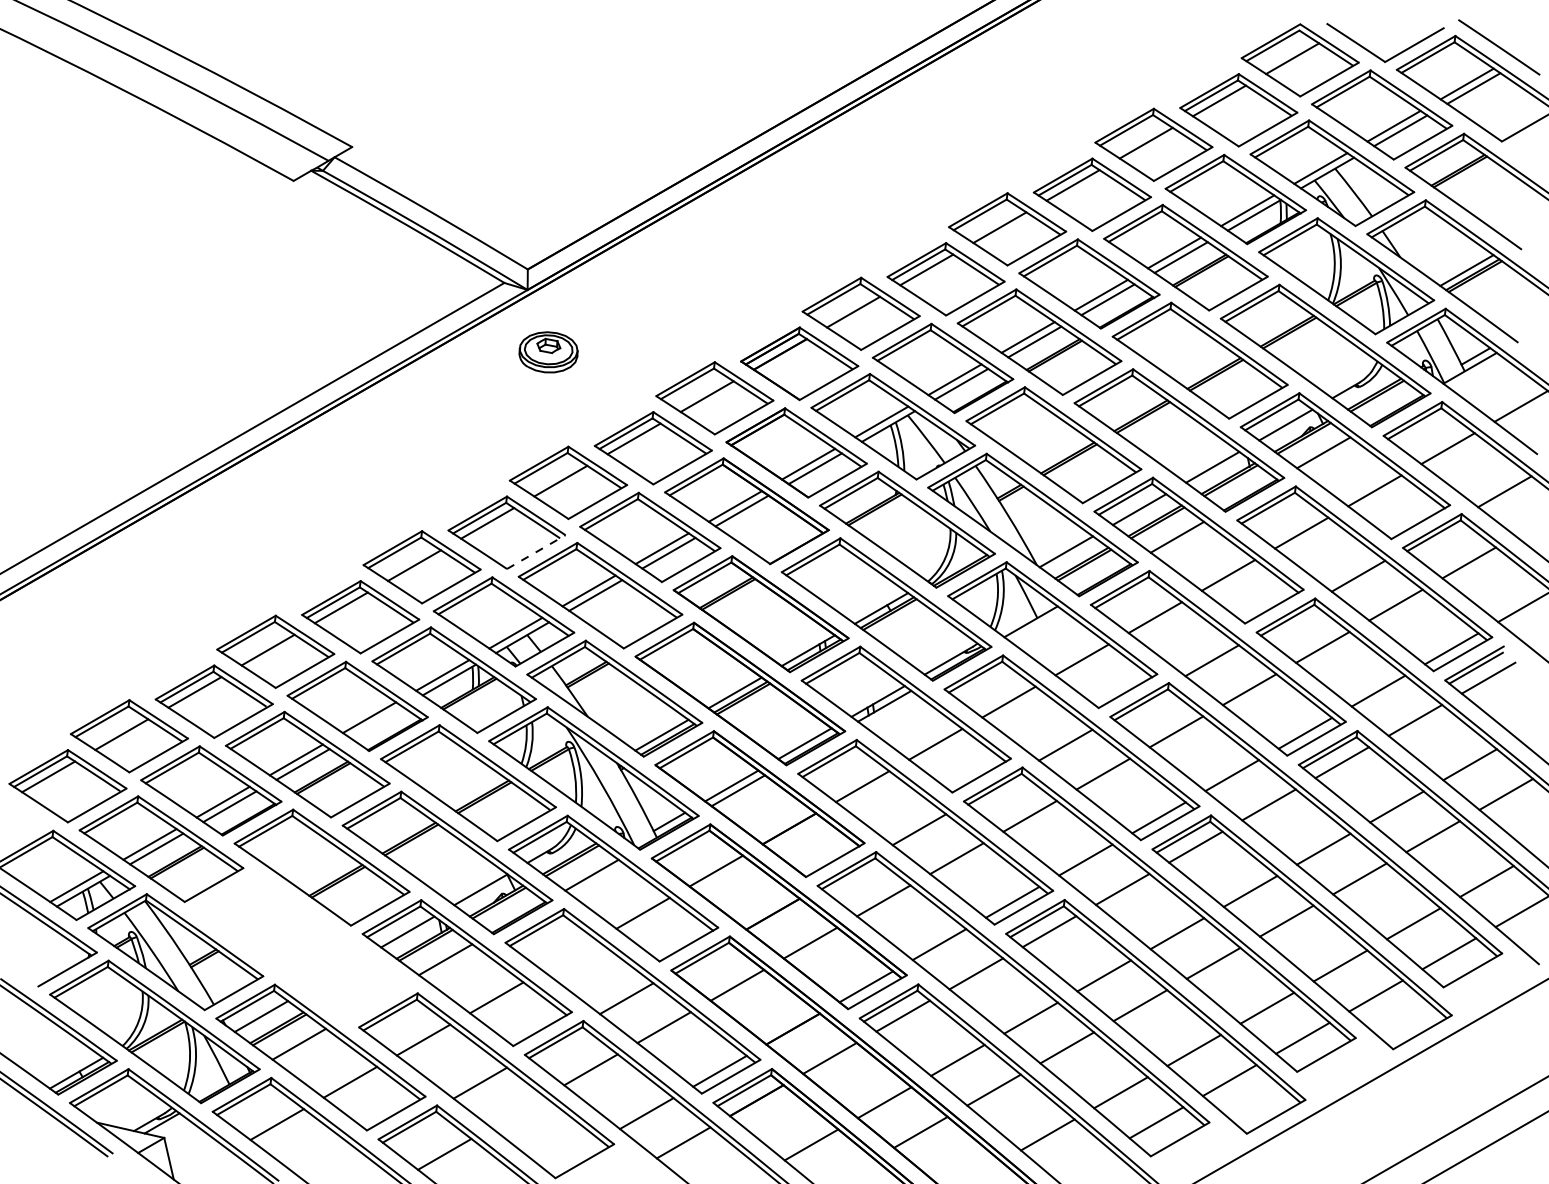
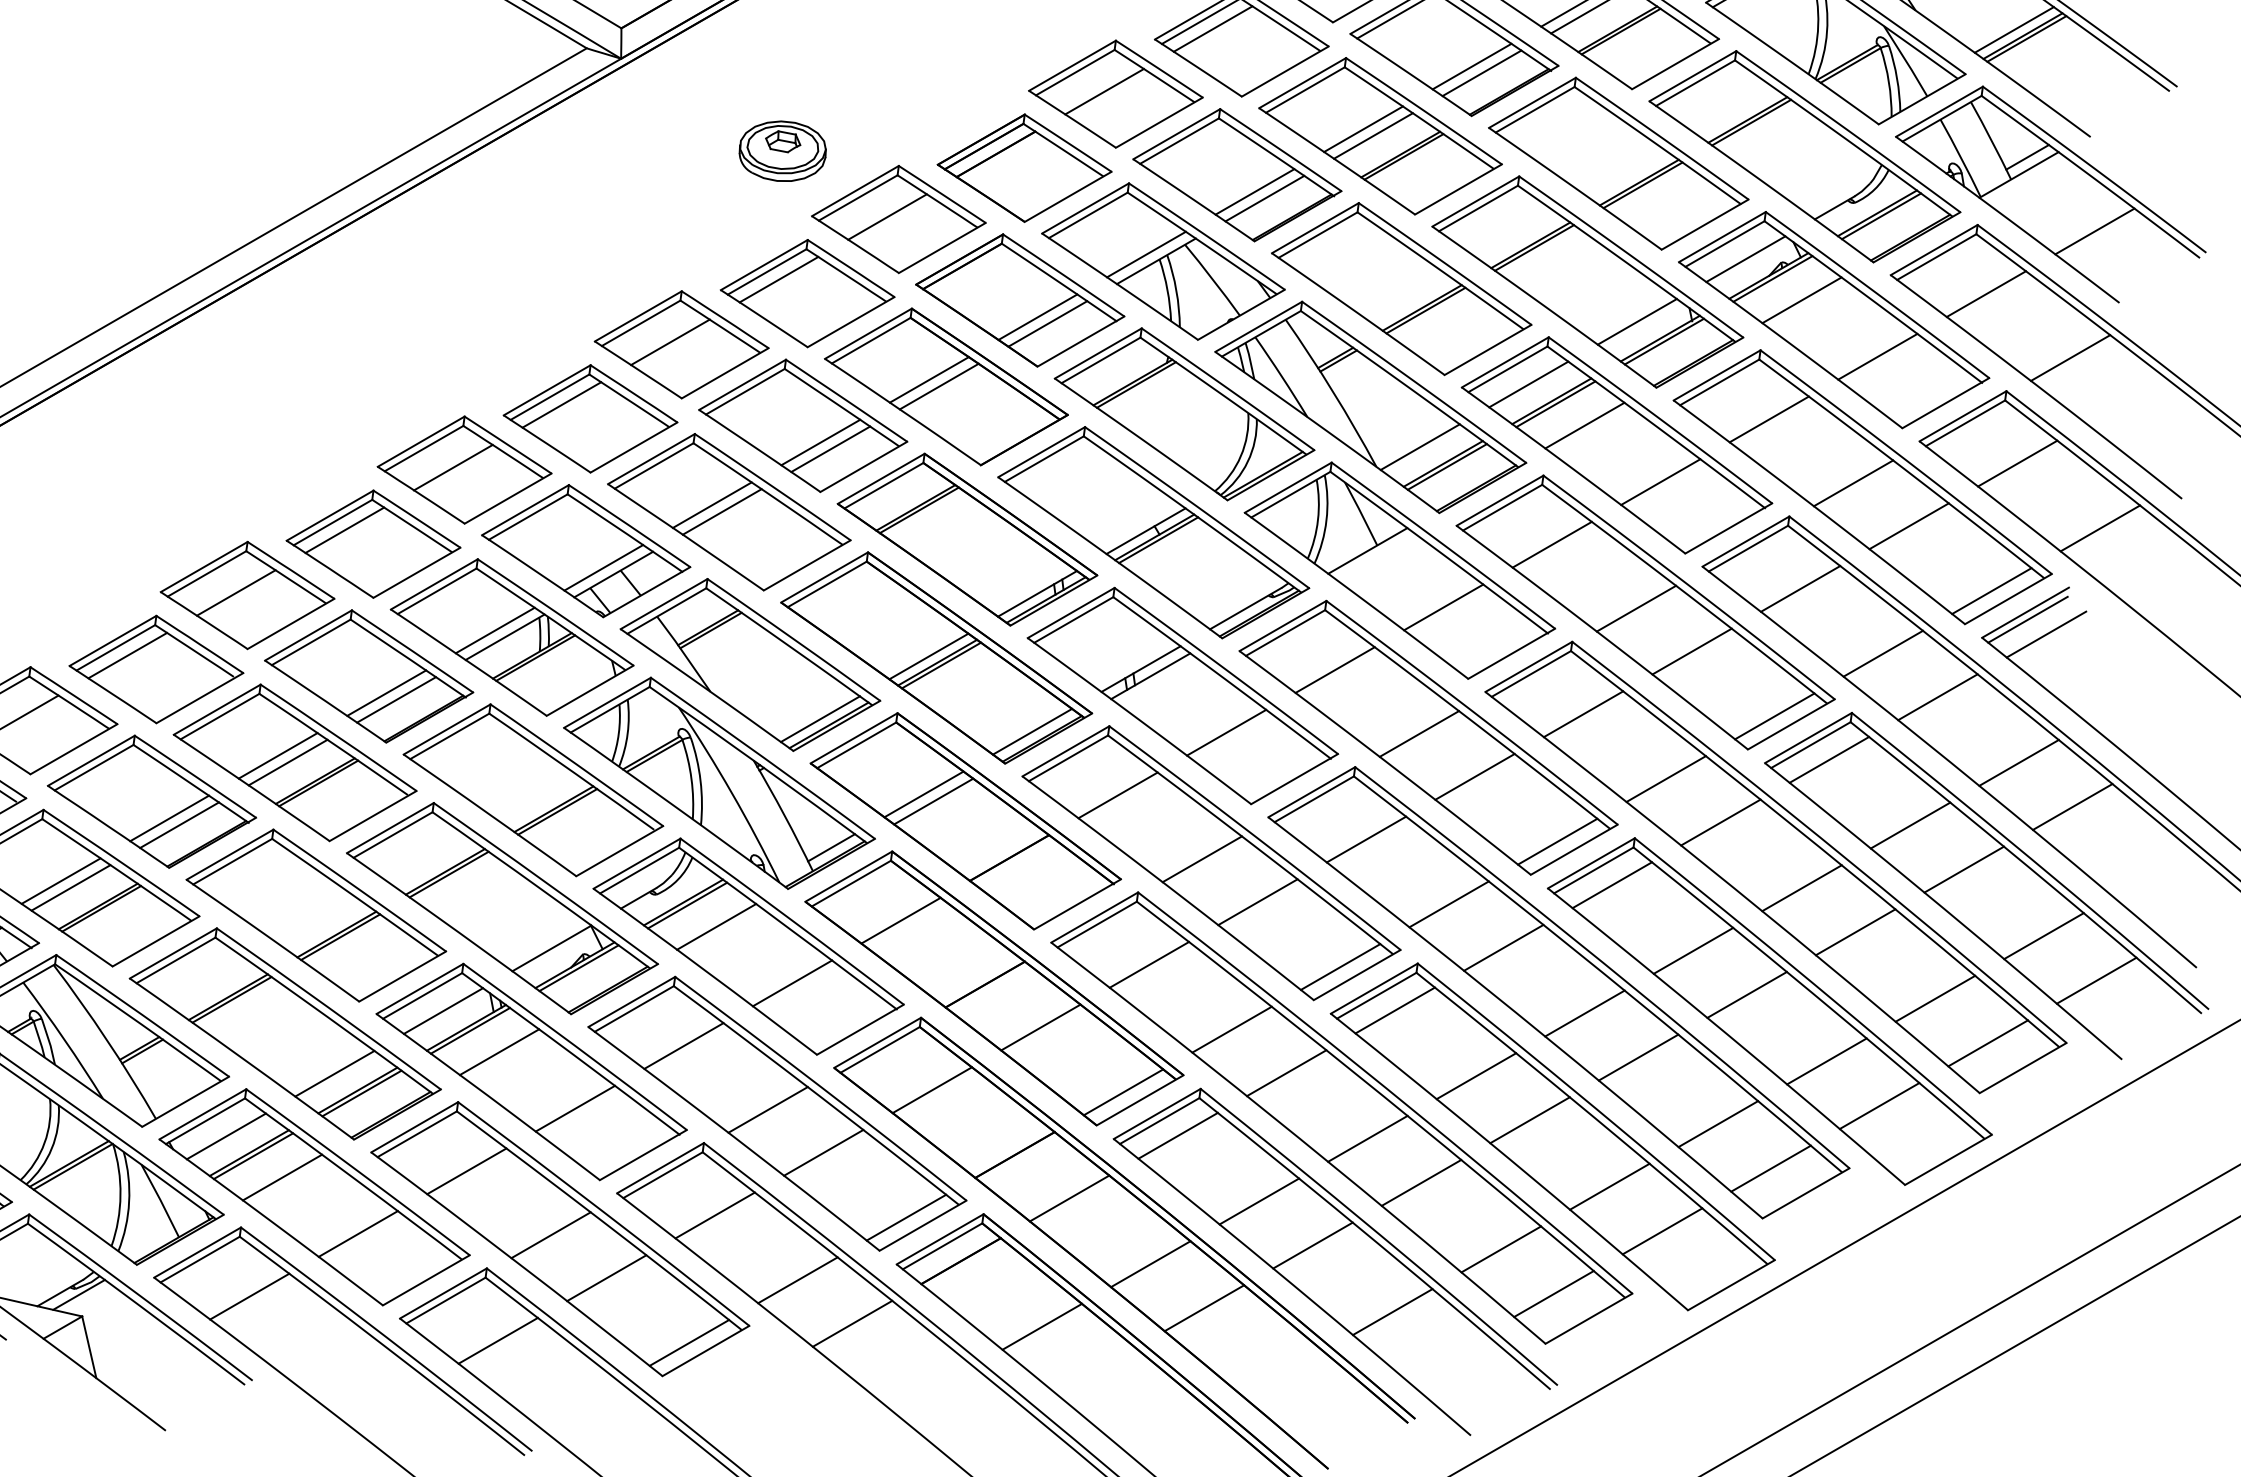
part: (548, 352) -> (782, 151), moved
line: (536, 552) -> (634, 448), dashed -> solid
line: (375, 721) -> (395, 698), added
part: (301, 947) -> (285, 1033), added
line: (569, 955) -> (683, 1045), added
line: (517, 1111) -> (606, 1277), added
line: (573, 1155) -> (689, 1342), added

